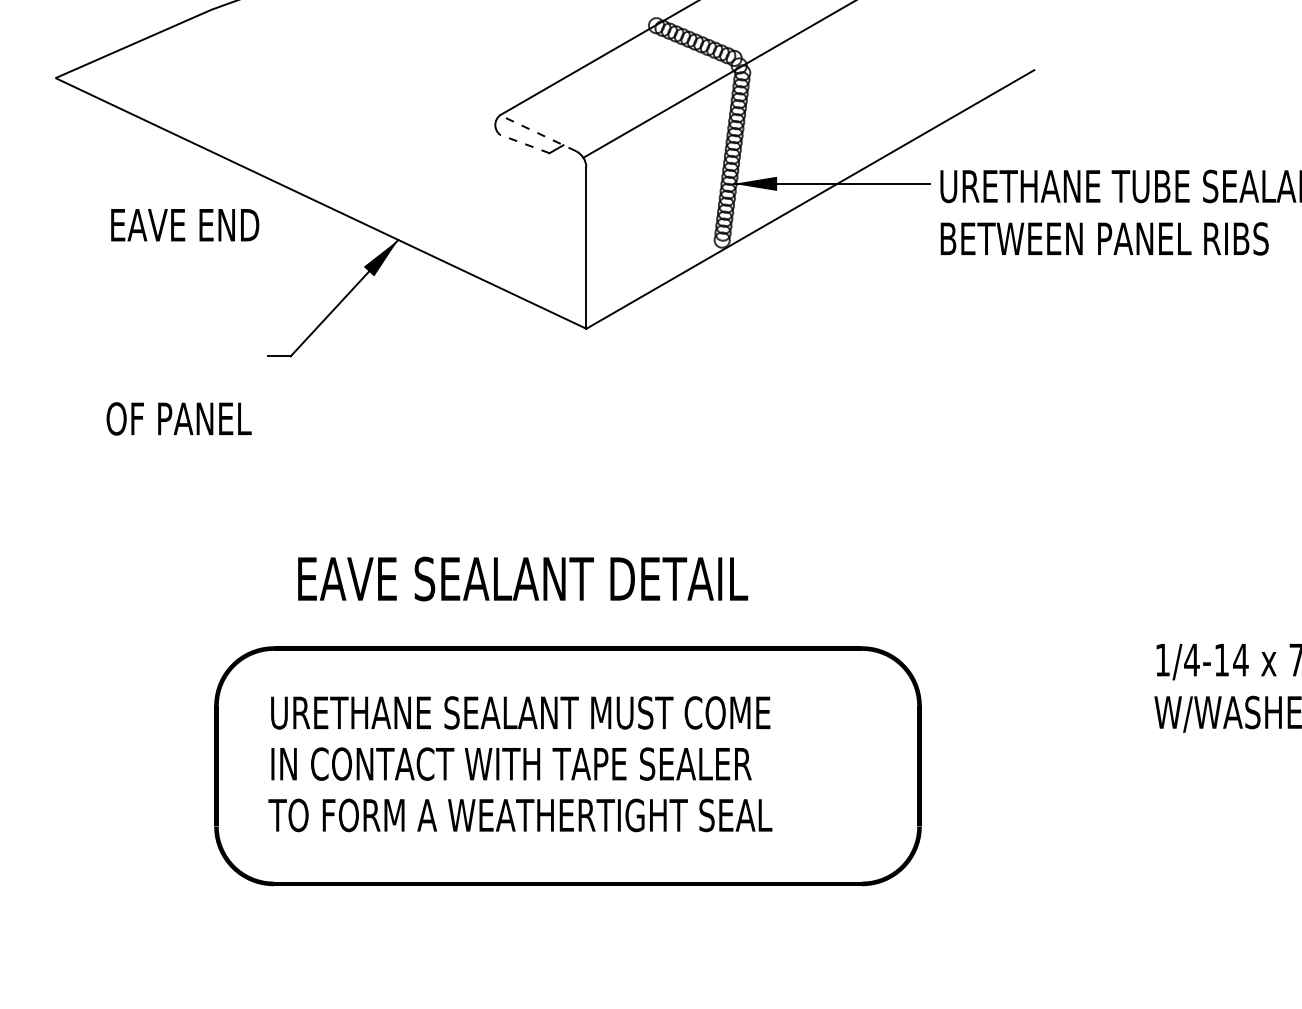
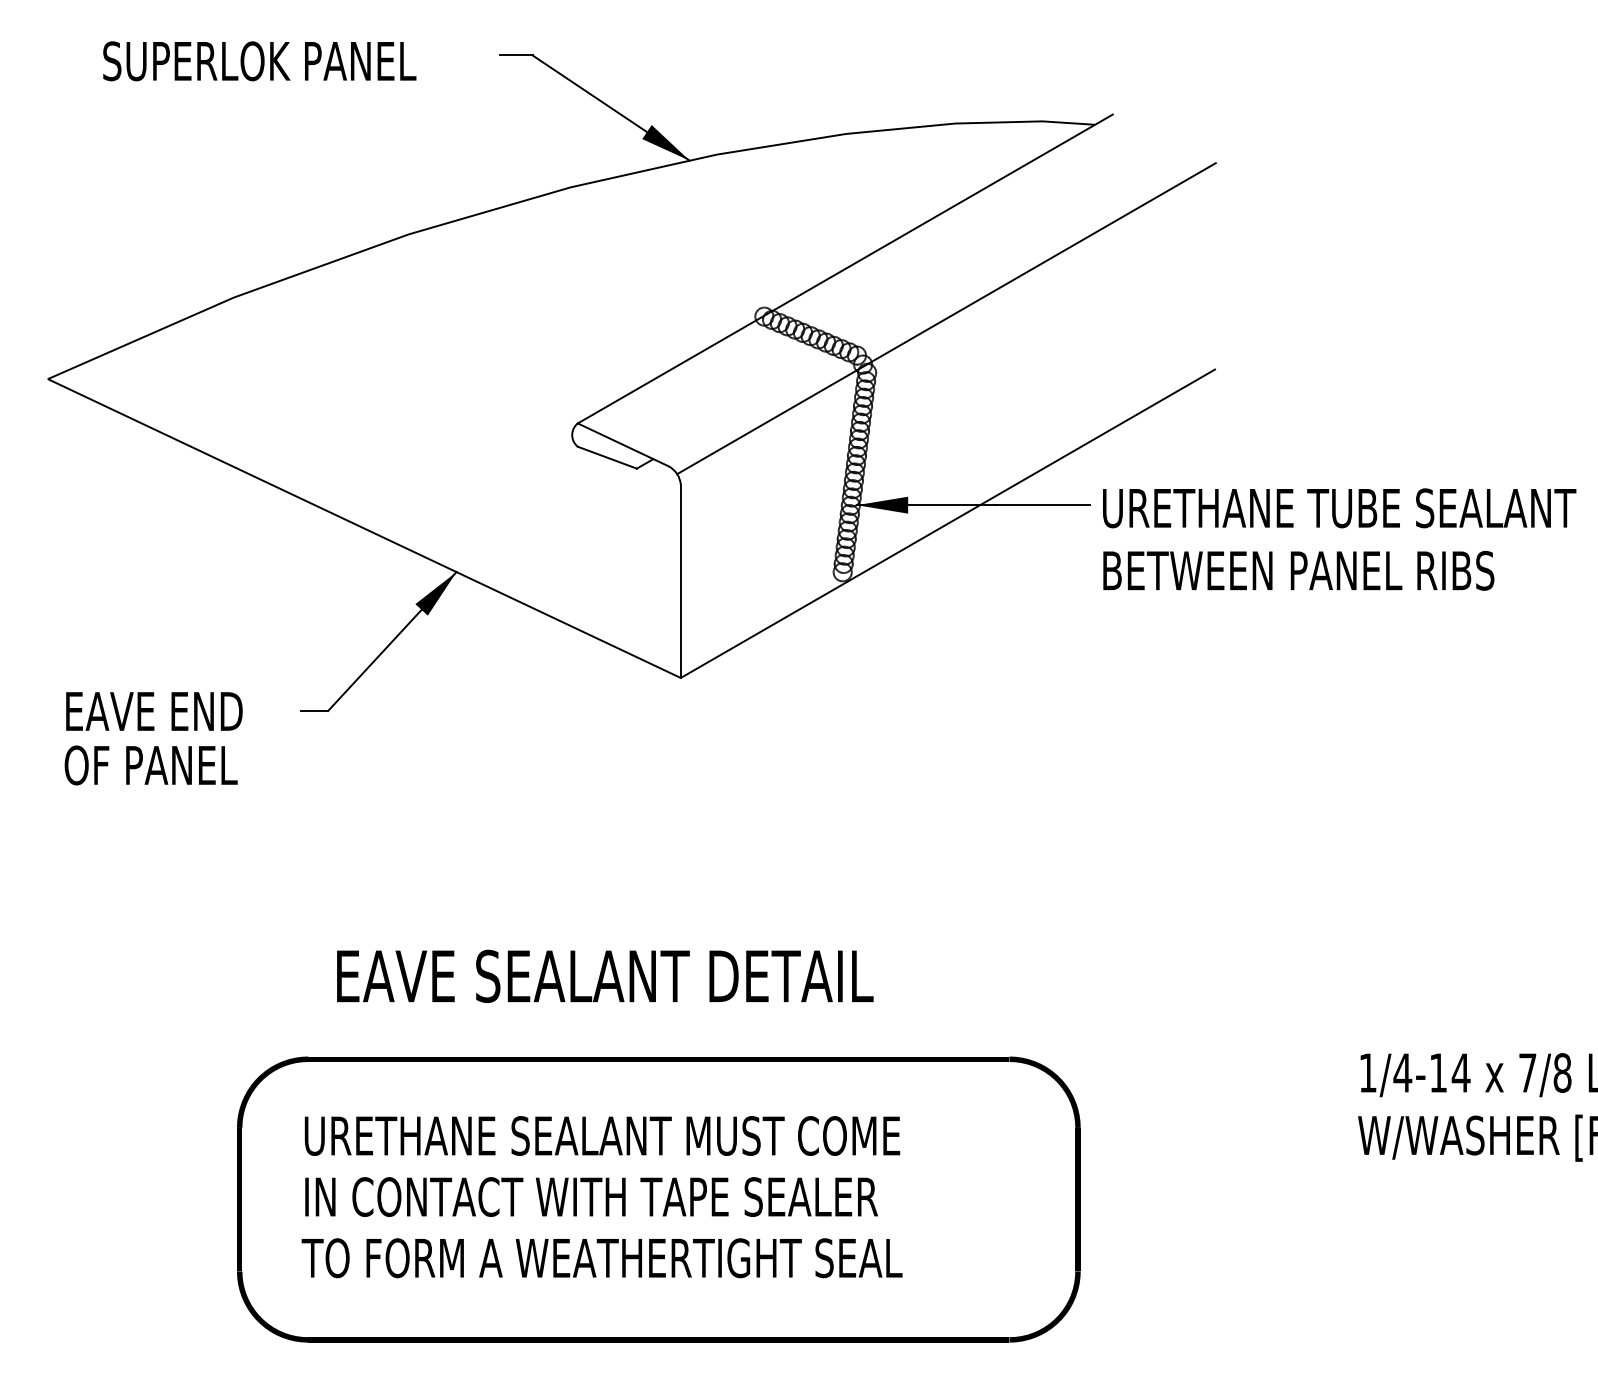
line: (537, 132) -> (622, 444), dashed -> solid
line: (524, 143) -> (606, 457), dashed -> solid
text: (185, 225) -> (154, 711), moved
text: (178, 418) -> (150, 765), moved

